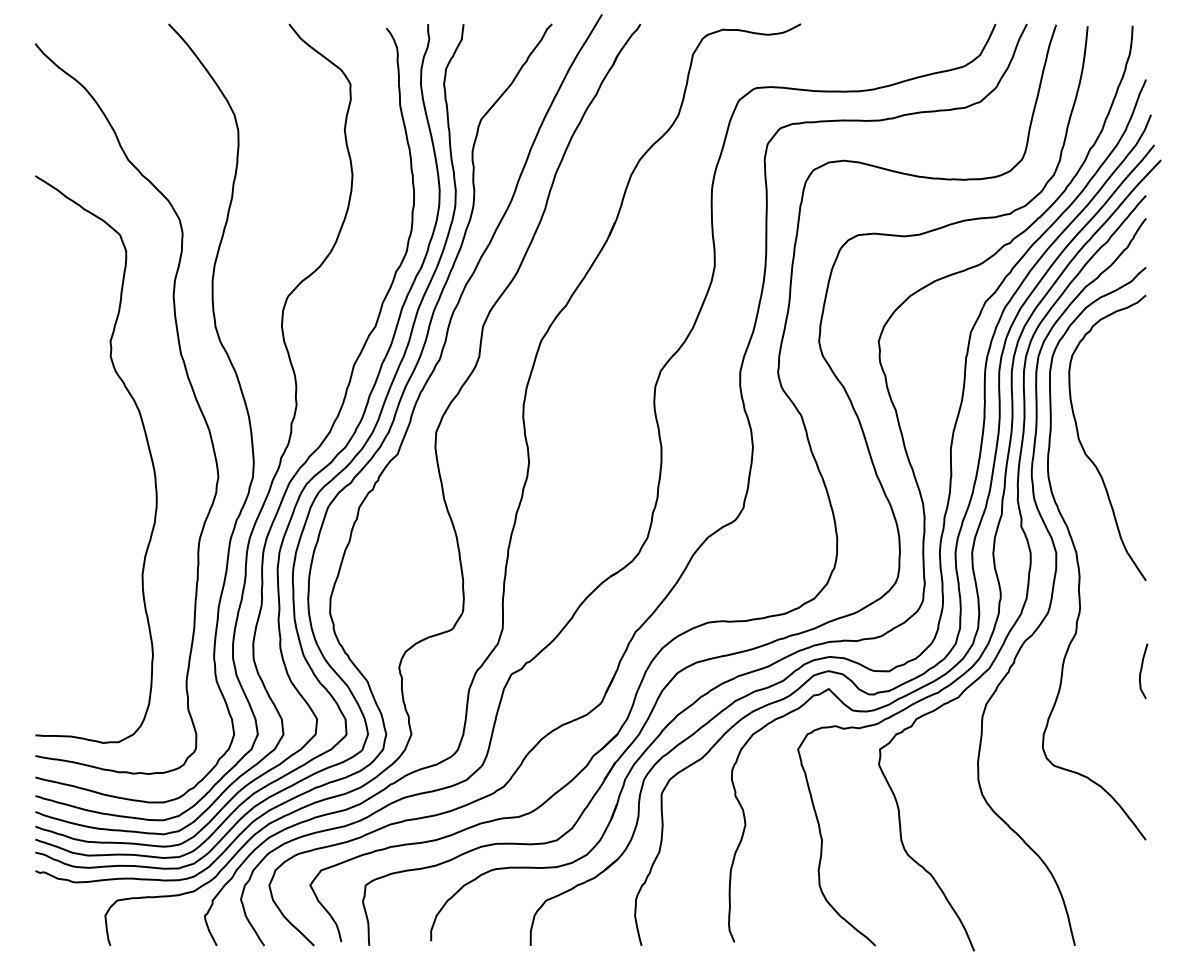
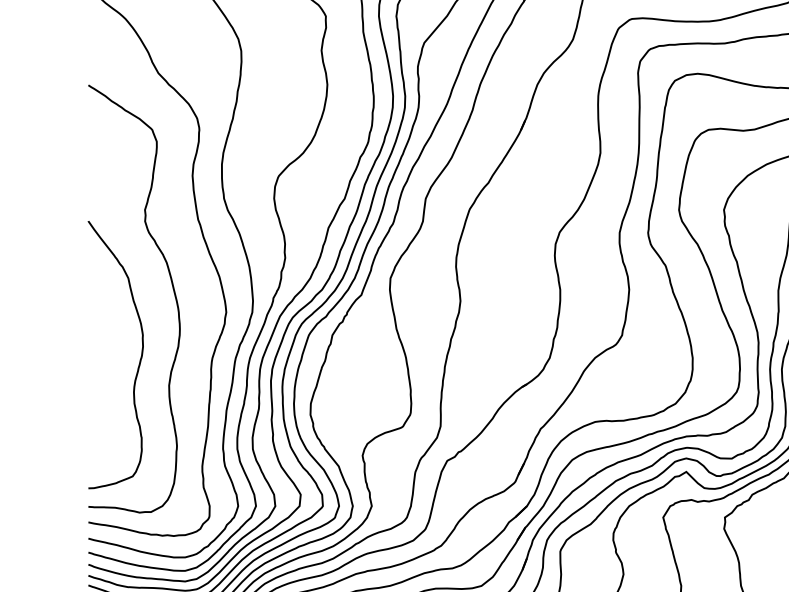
curve: (103, 541) -> (139, 360), added

